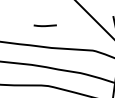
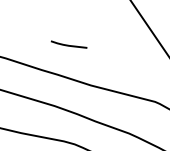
line: (44, 25) -> (67, 44), moved

